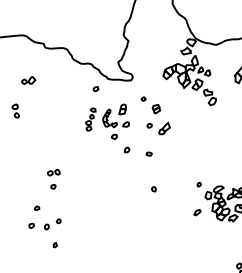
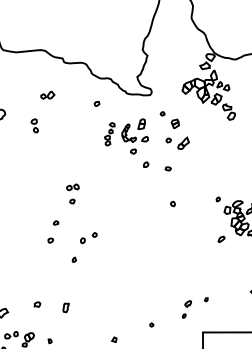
part: (95, 88) -> (96, 103), moved
part: (197, 211) -> (221, 238), moved
part: (52, 224) -> (88, 238), moved

